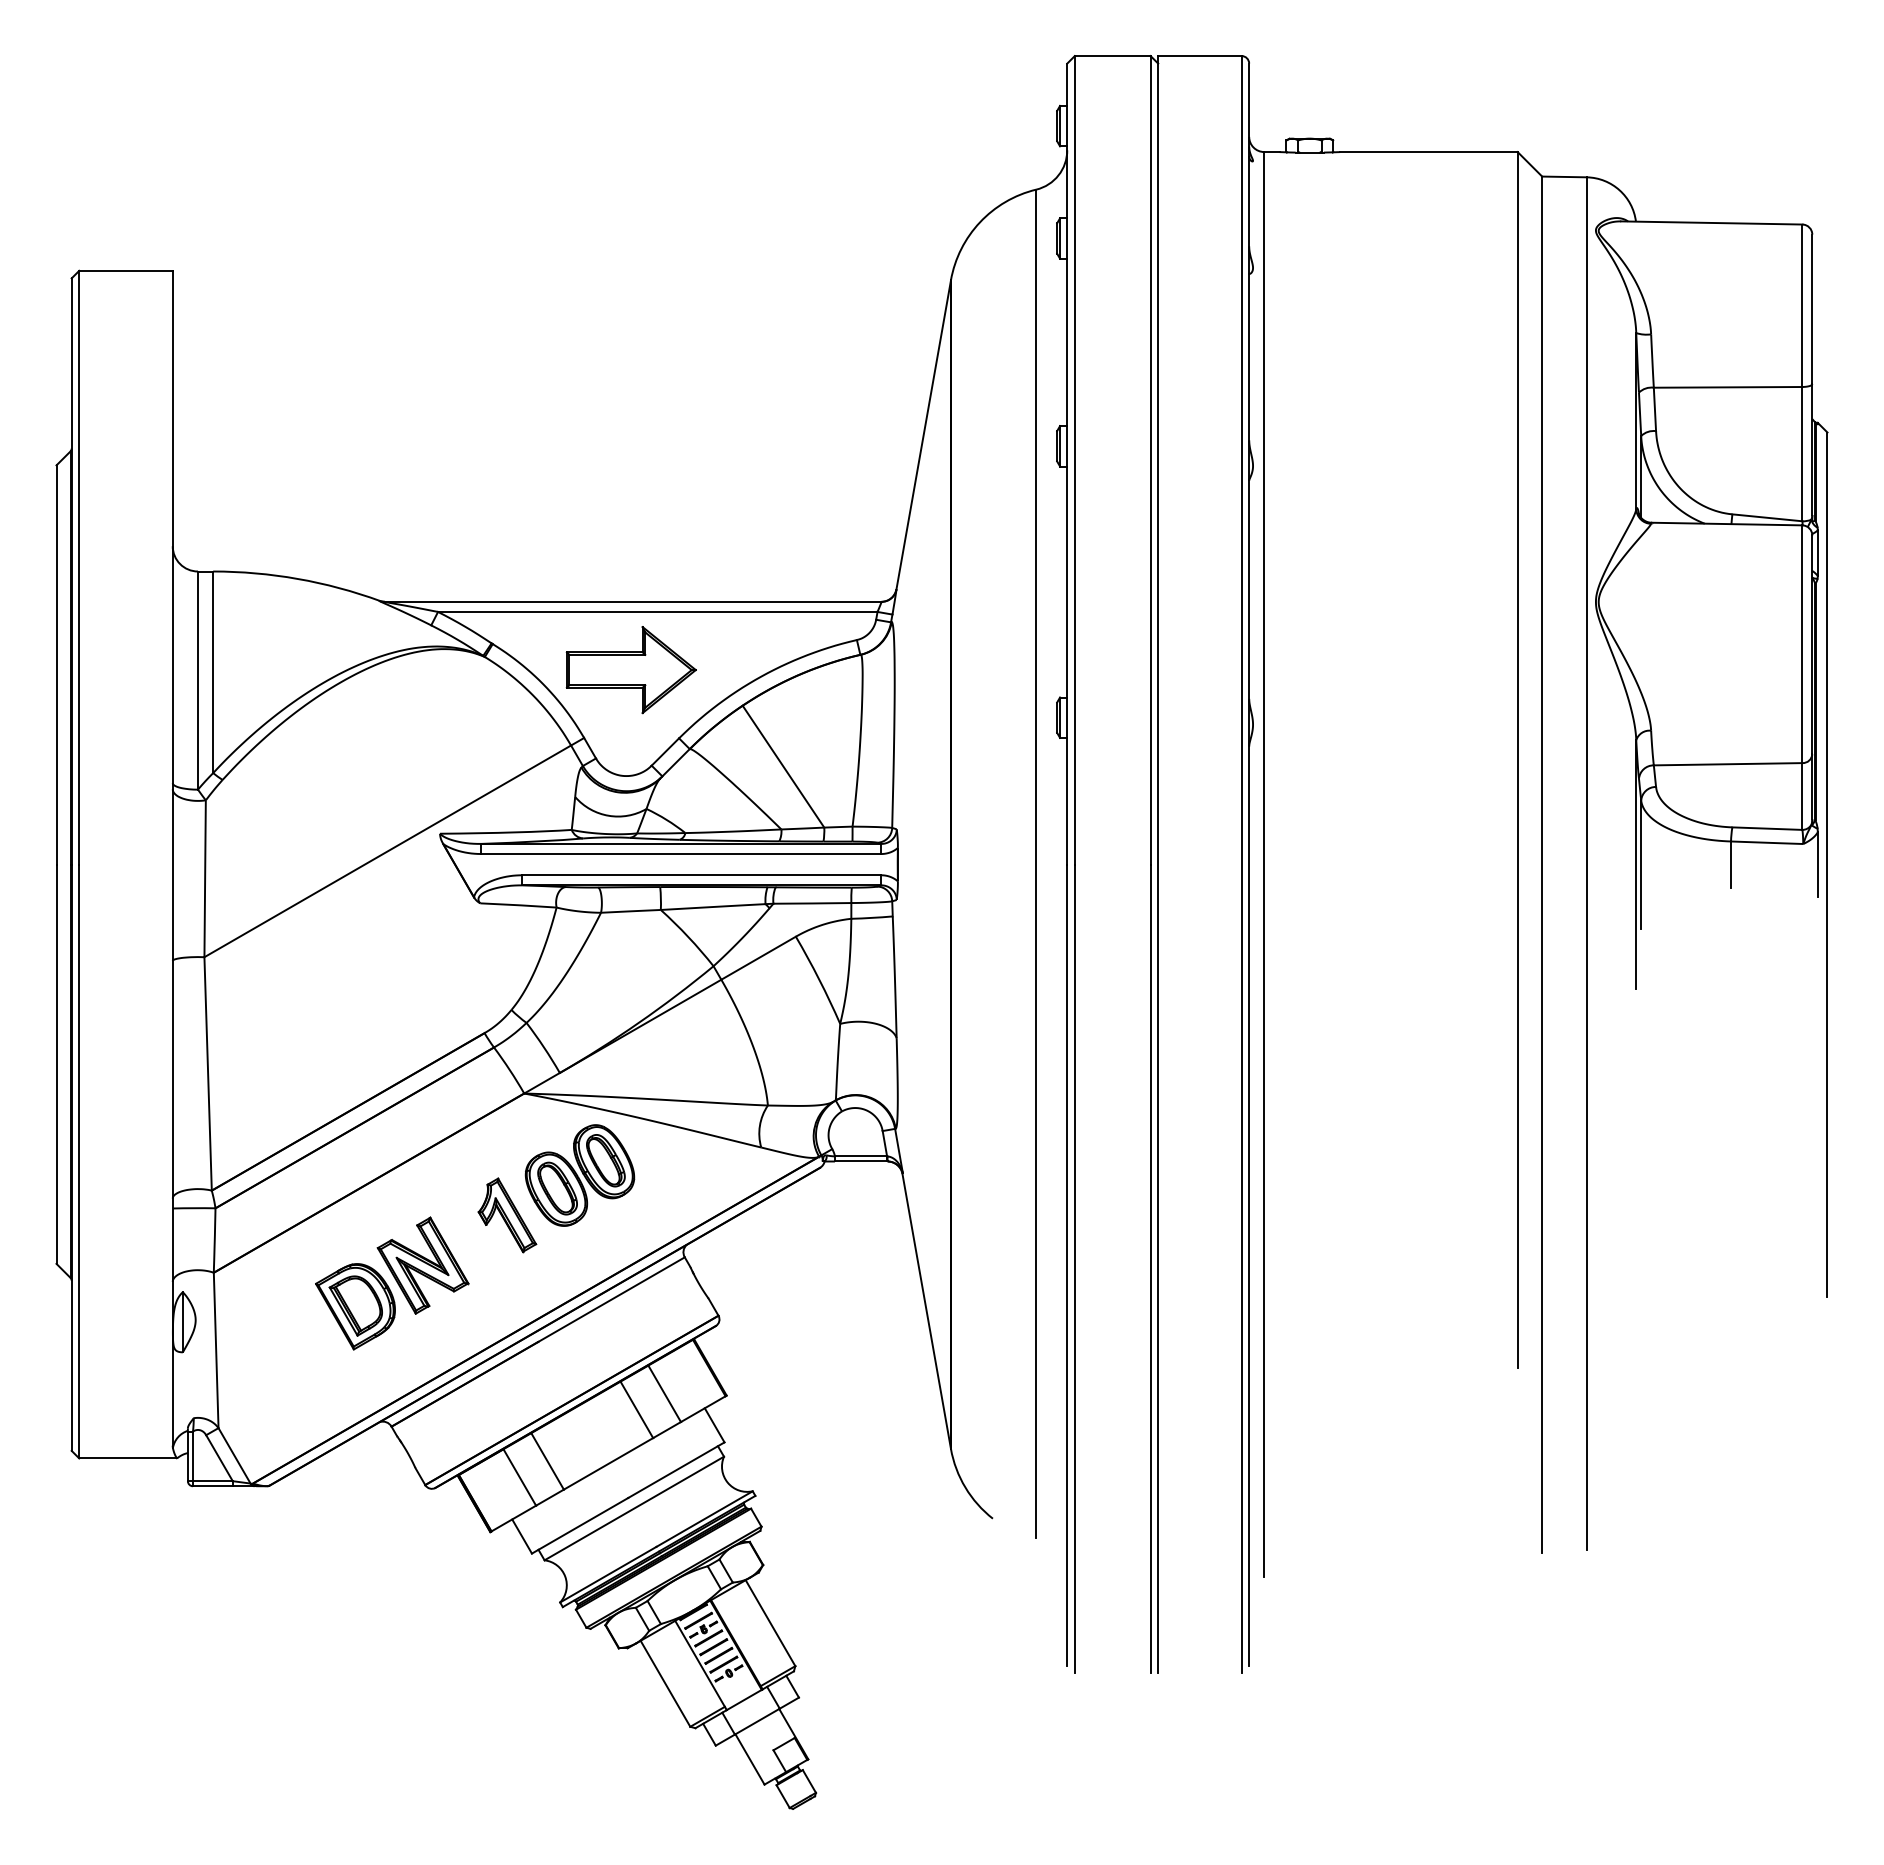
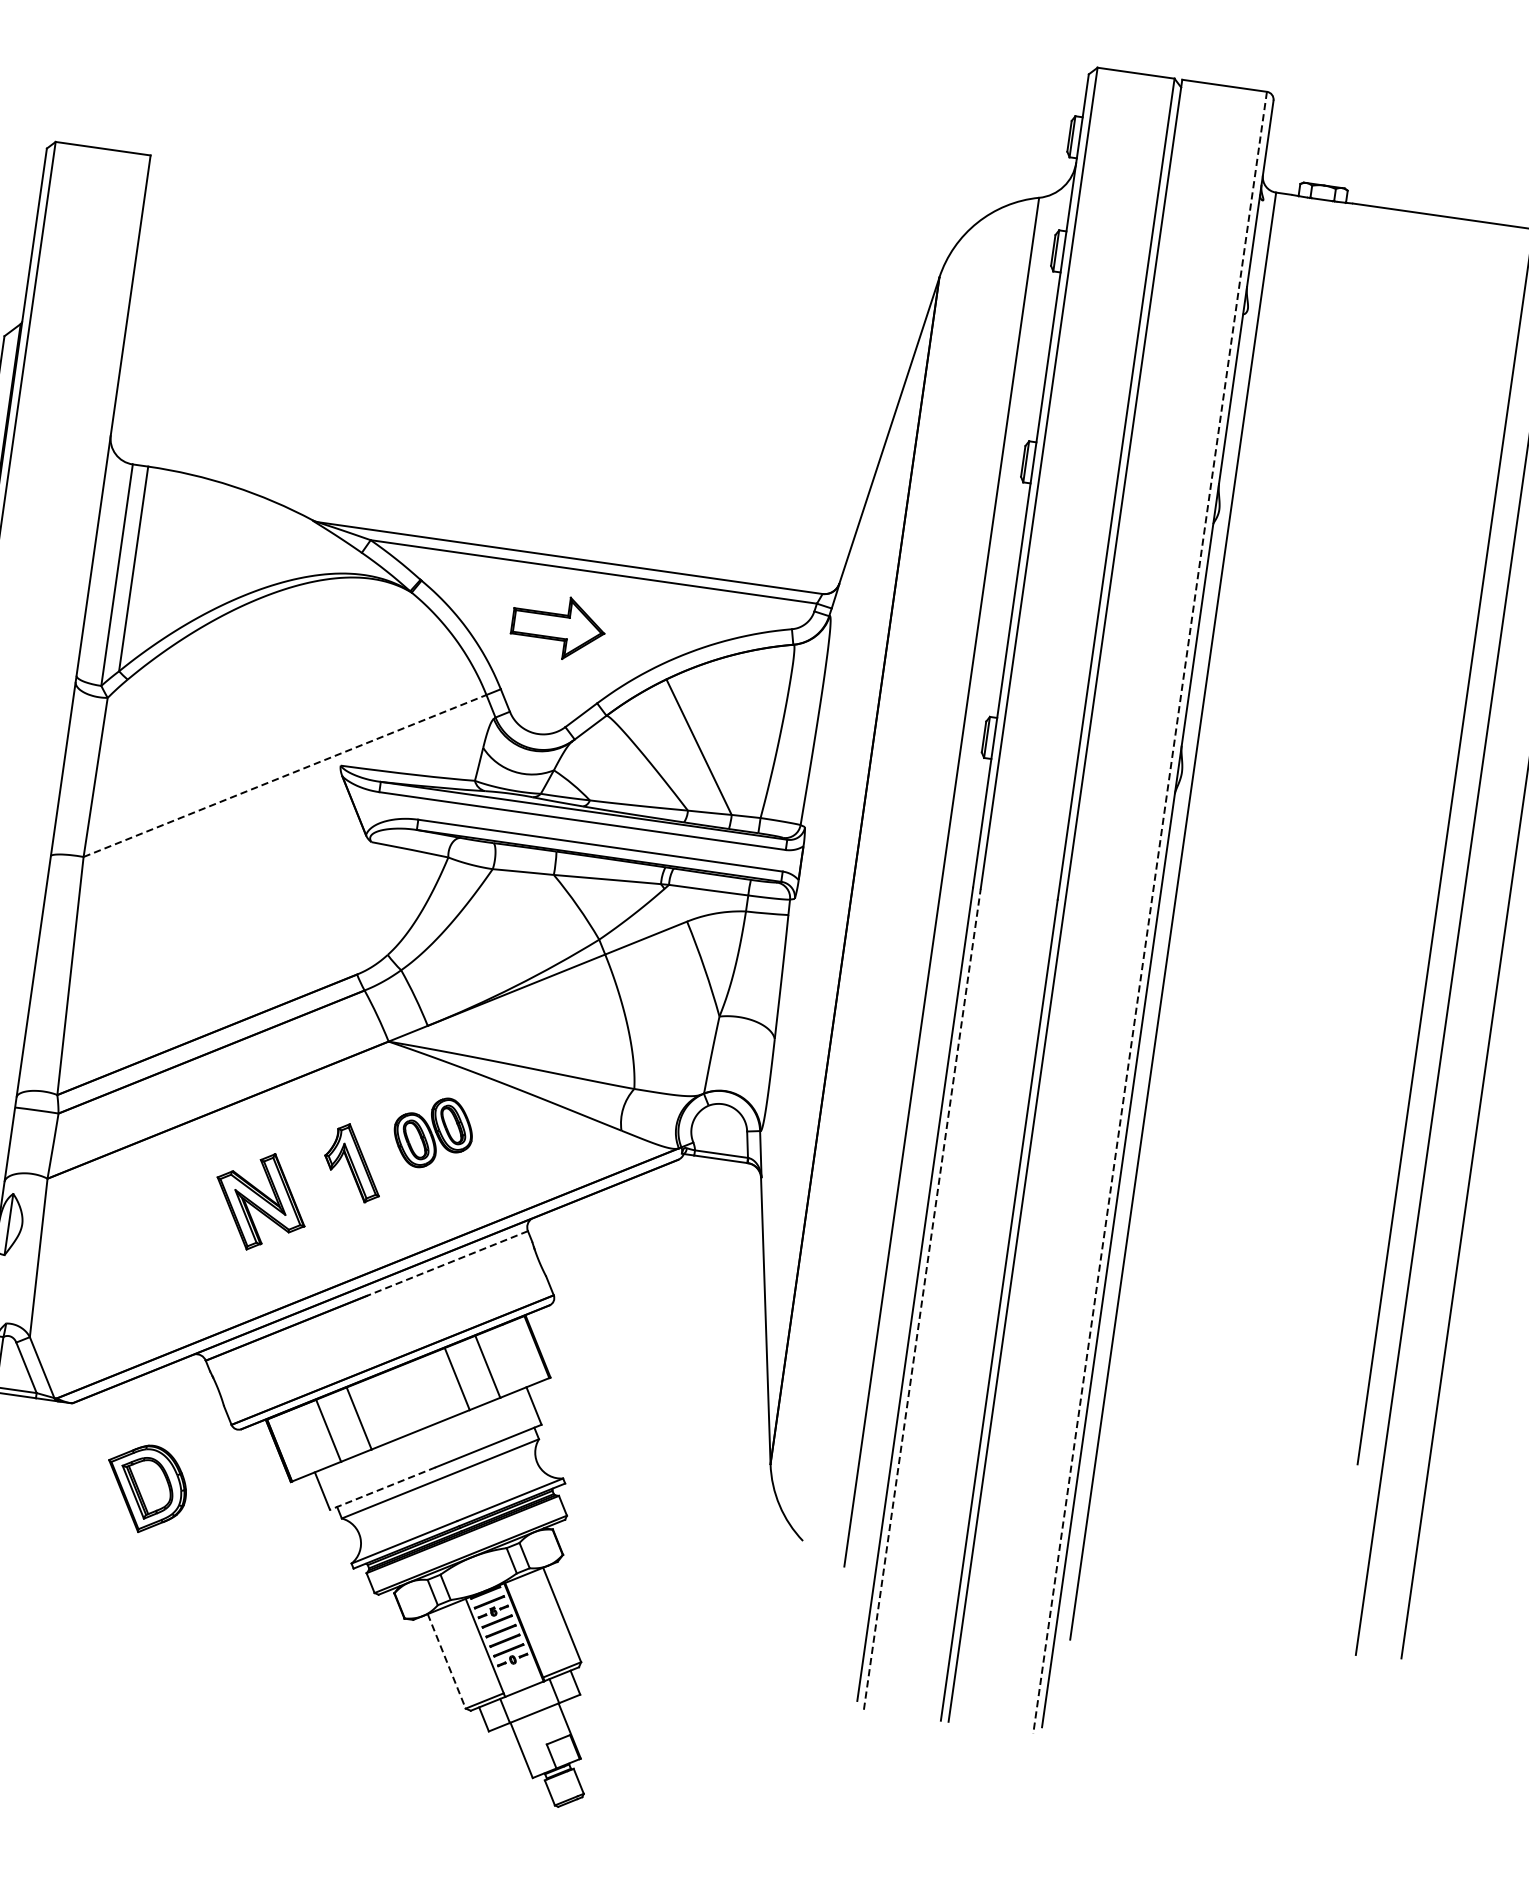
part: (630, 670) -> (557, 627), size x0.7
line: (387, 851) -> (284, 776), solid -> dashed
line: (1241, 864) -> (1150, 912), solid -> dashed
part: (579, 1175) -> (432, 1132), size x0.7
line: (1074, 1268) -> (922, 1298), solid -> dashed
line: (611, 1299) -> (447, 1263), solid -> dashed
part: (355, 1306) -> (146, 1488), moved
line: (580, 1525) -> (383, 1488), solid -> dashed
line: (665, 1683) -> (446, 1661), solid -> dashed

